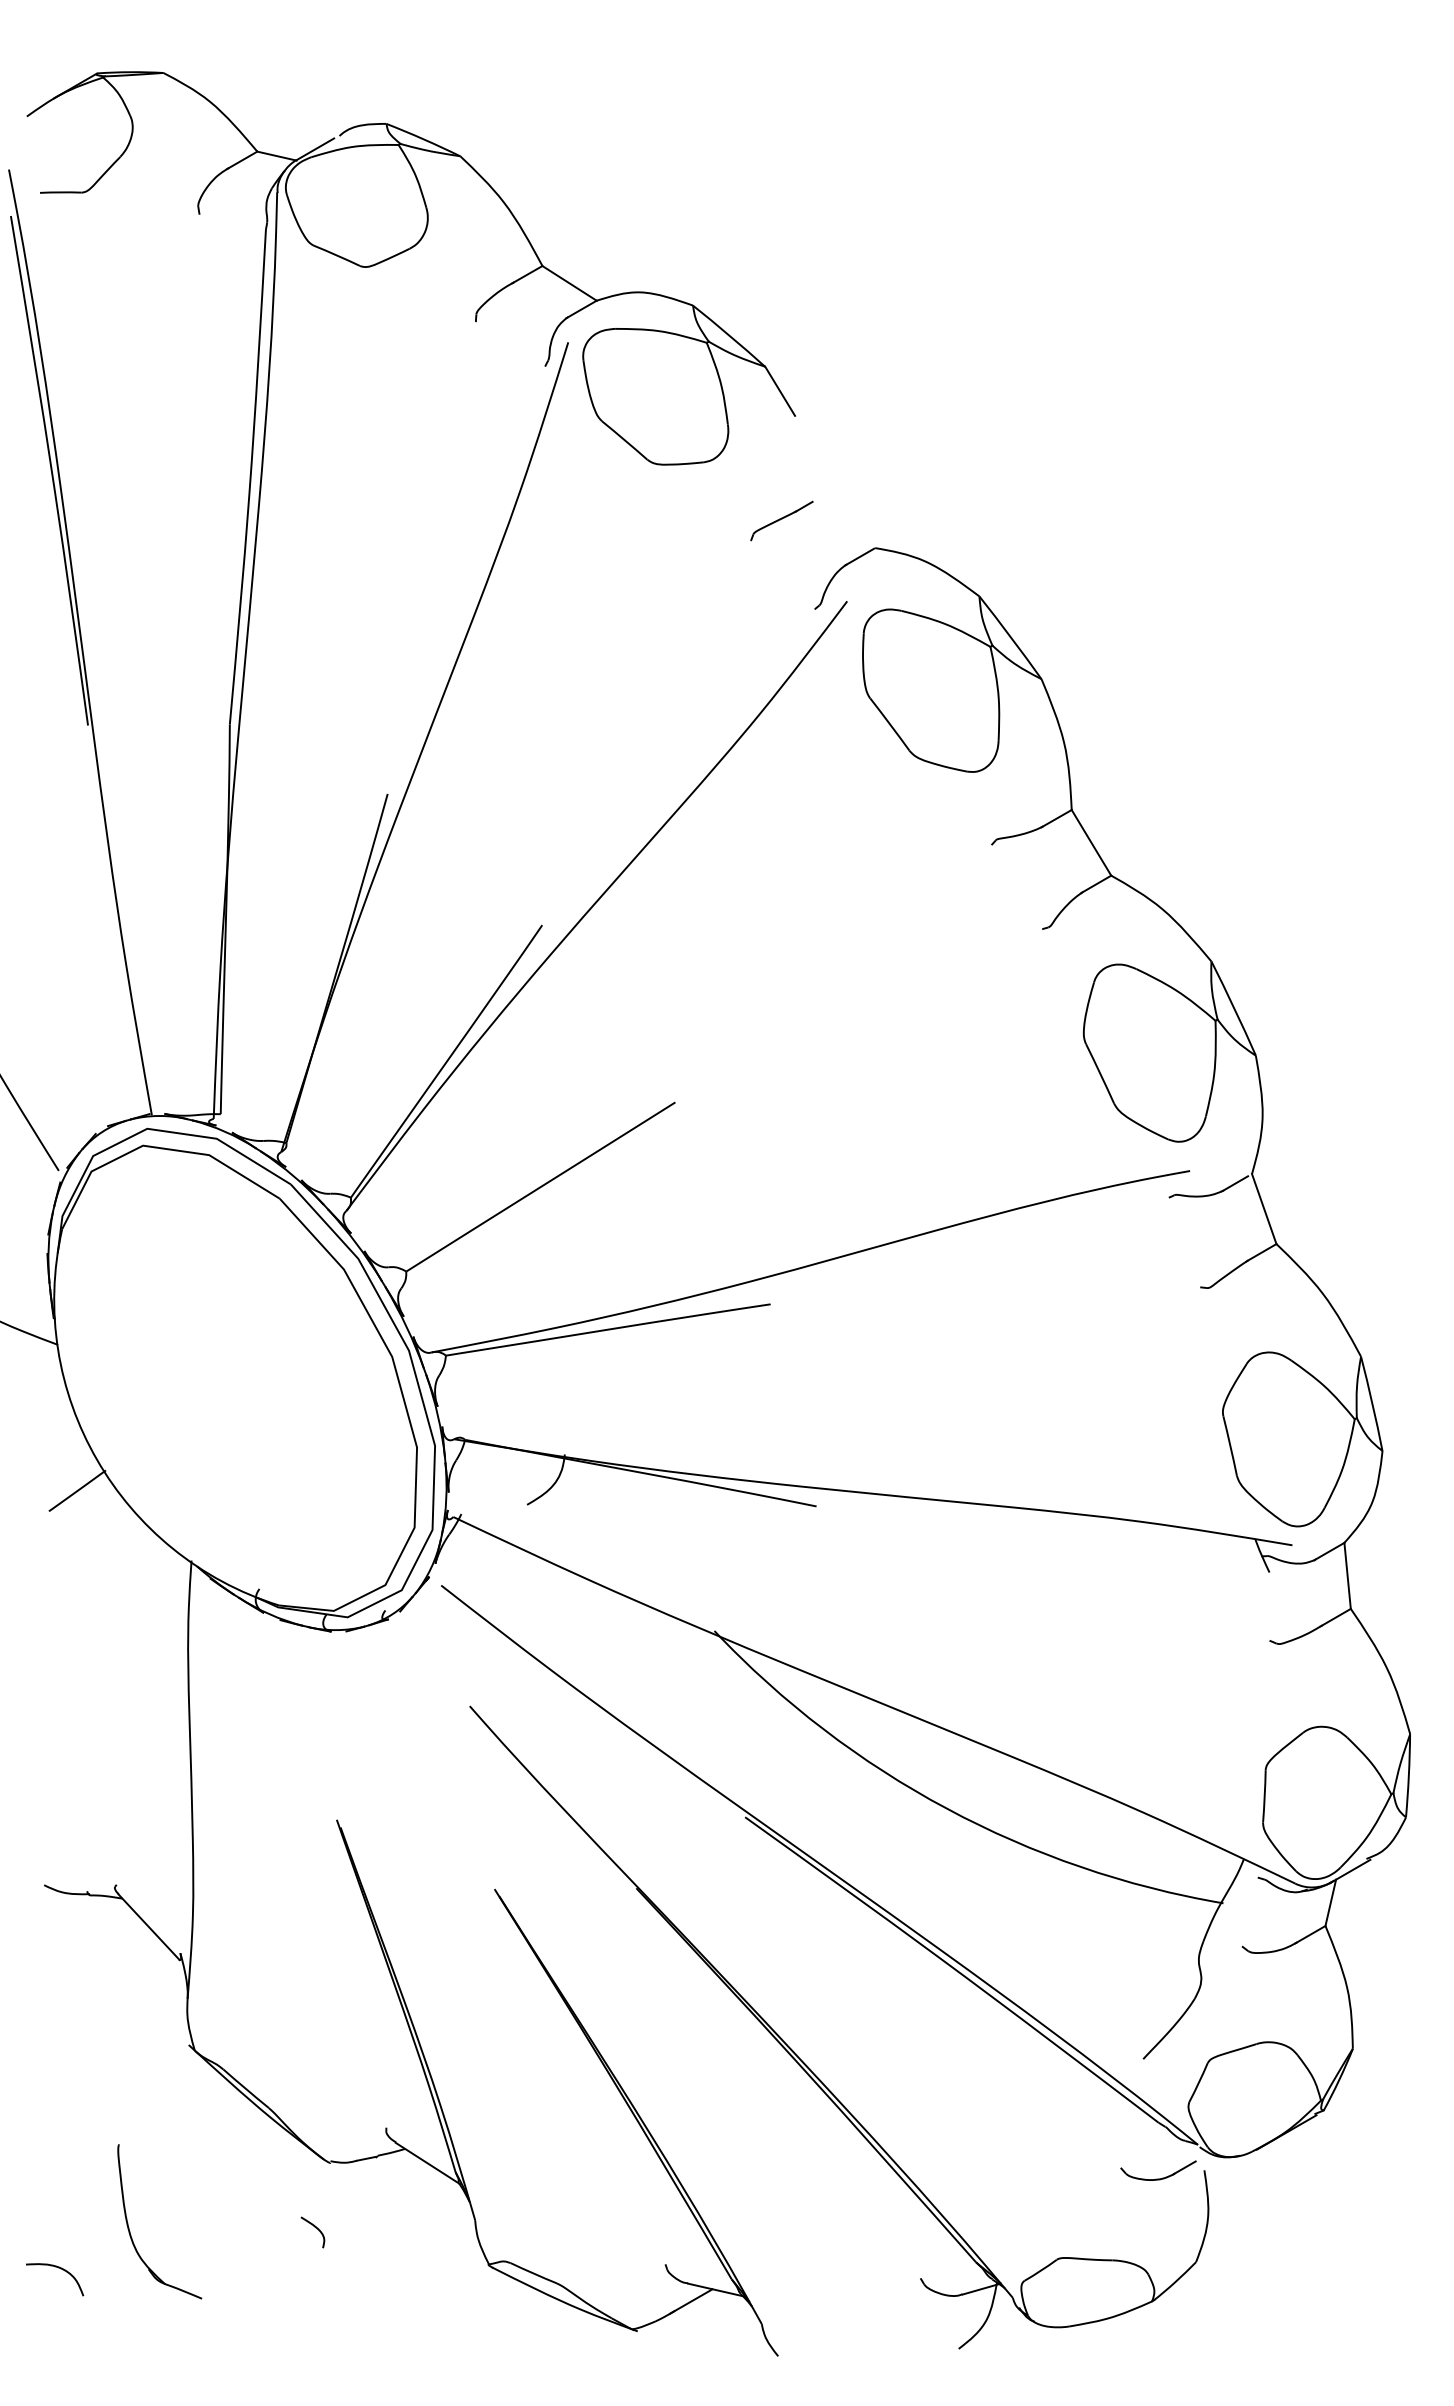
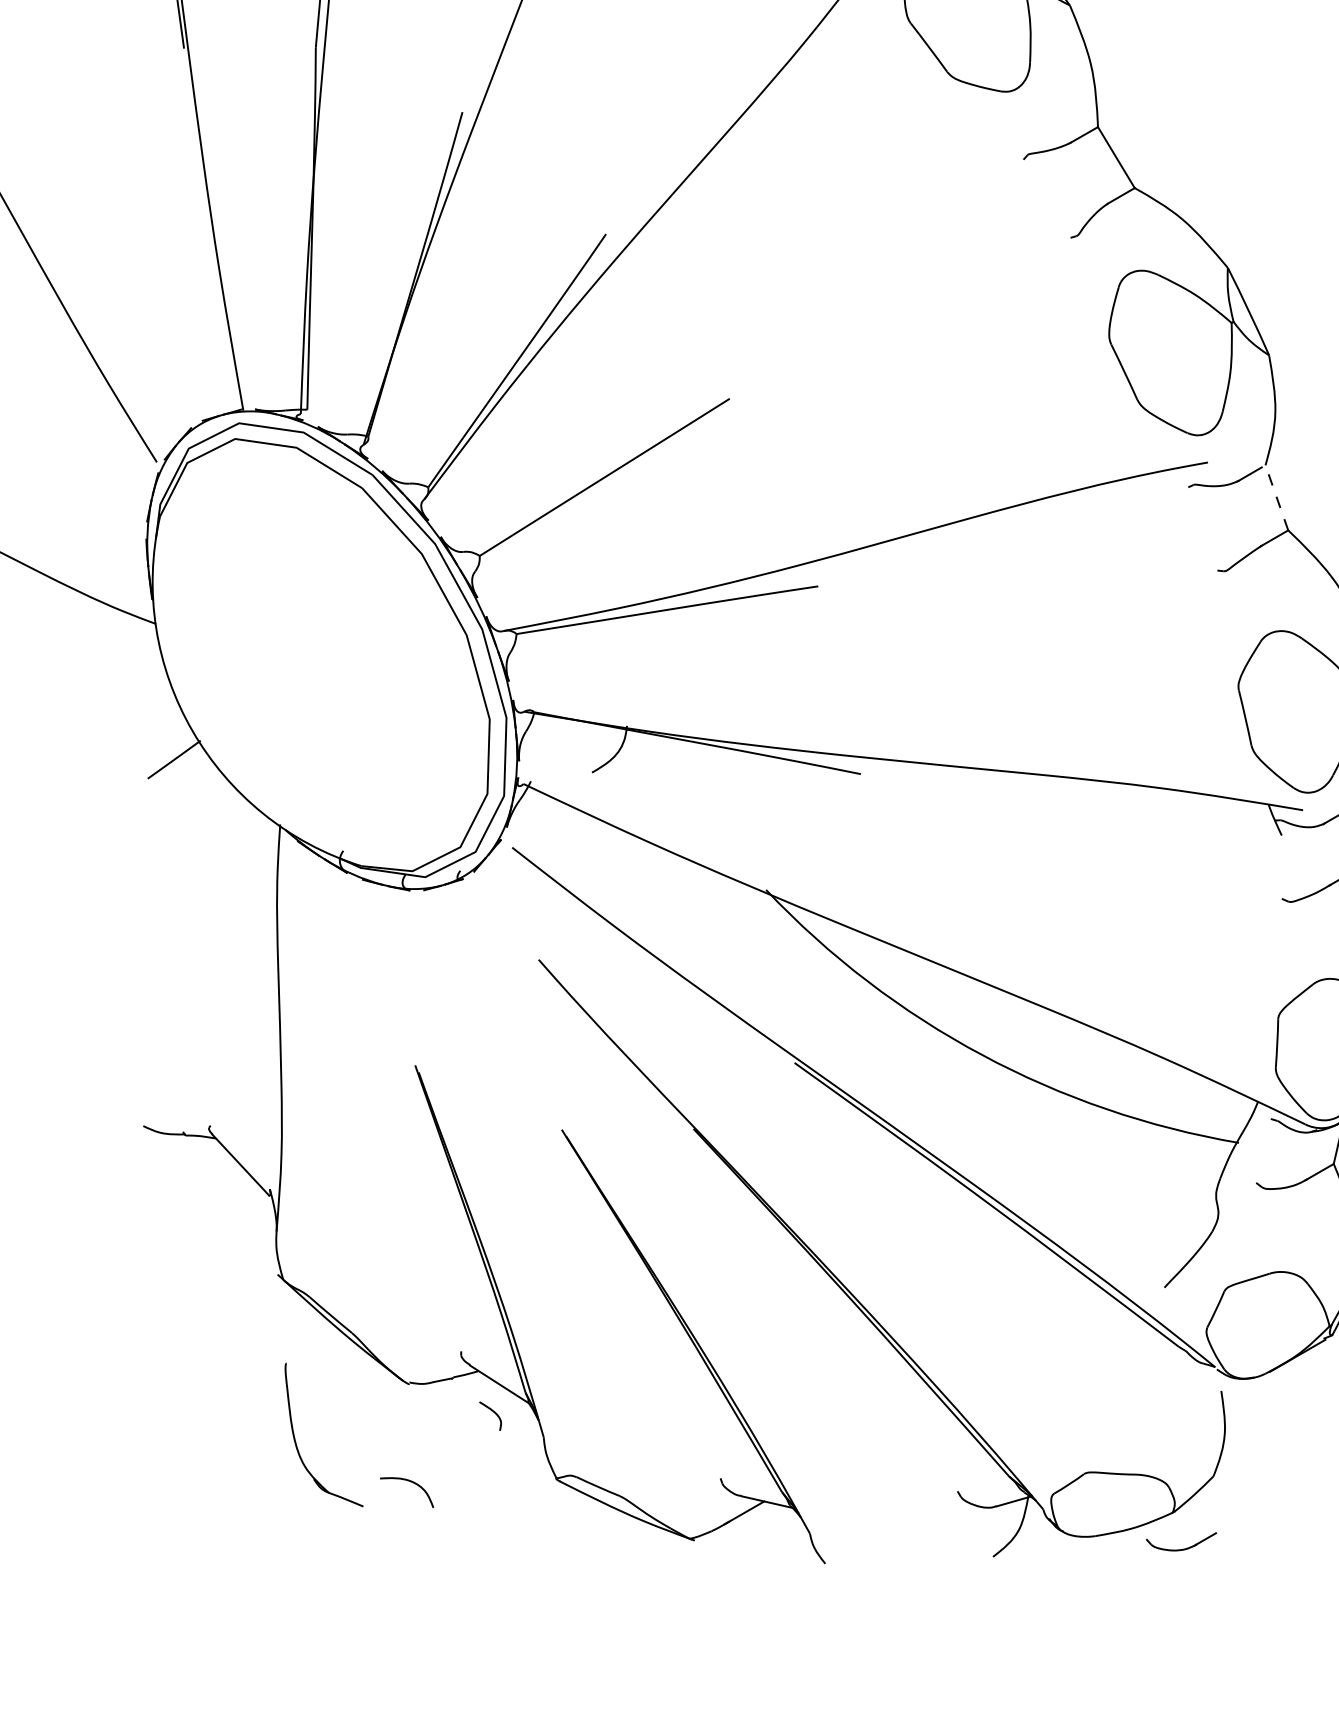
line: (1264, 1208) -> (1277, 497), solid -> dashed
part: (1158, 2178) -> (1181, 1549), moved
part: (129, 2227) -> (295, 1440), moved
curve: (315, 2228) -> (492, 1412), moved
curve: (60, 2269) -> (412, 1483), moved

